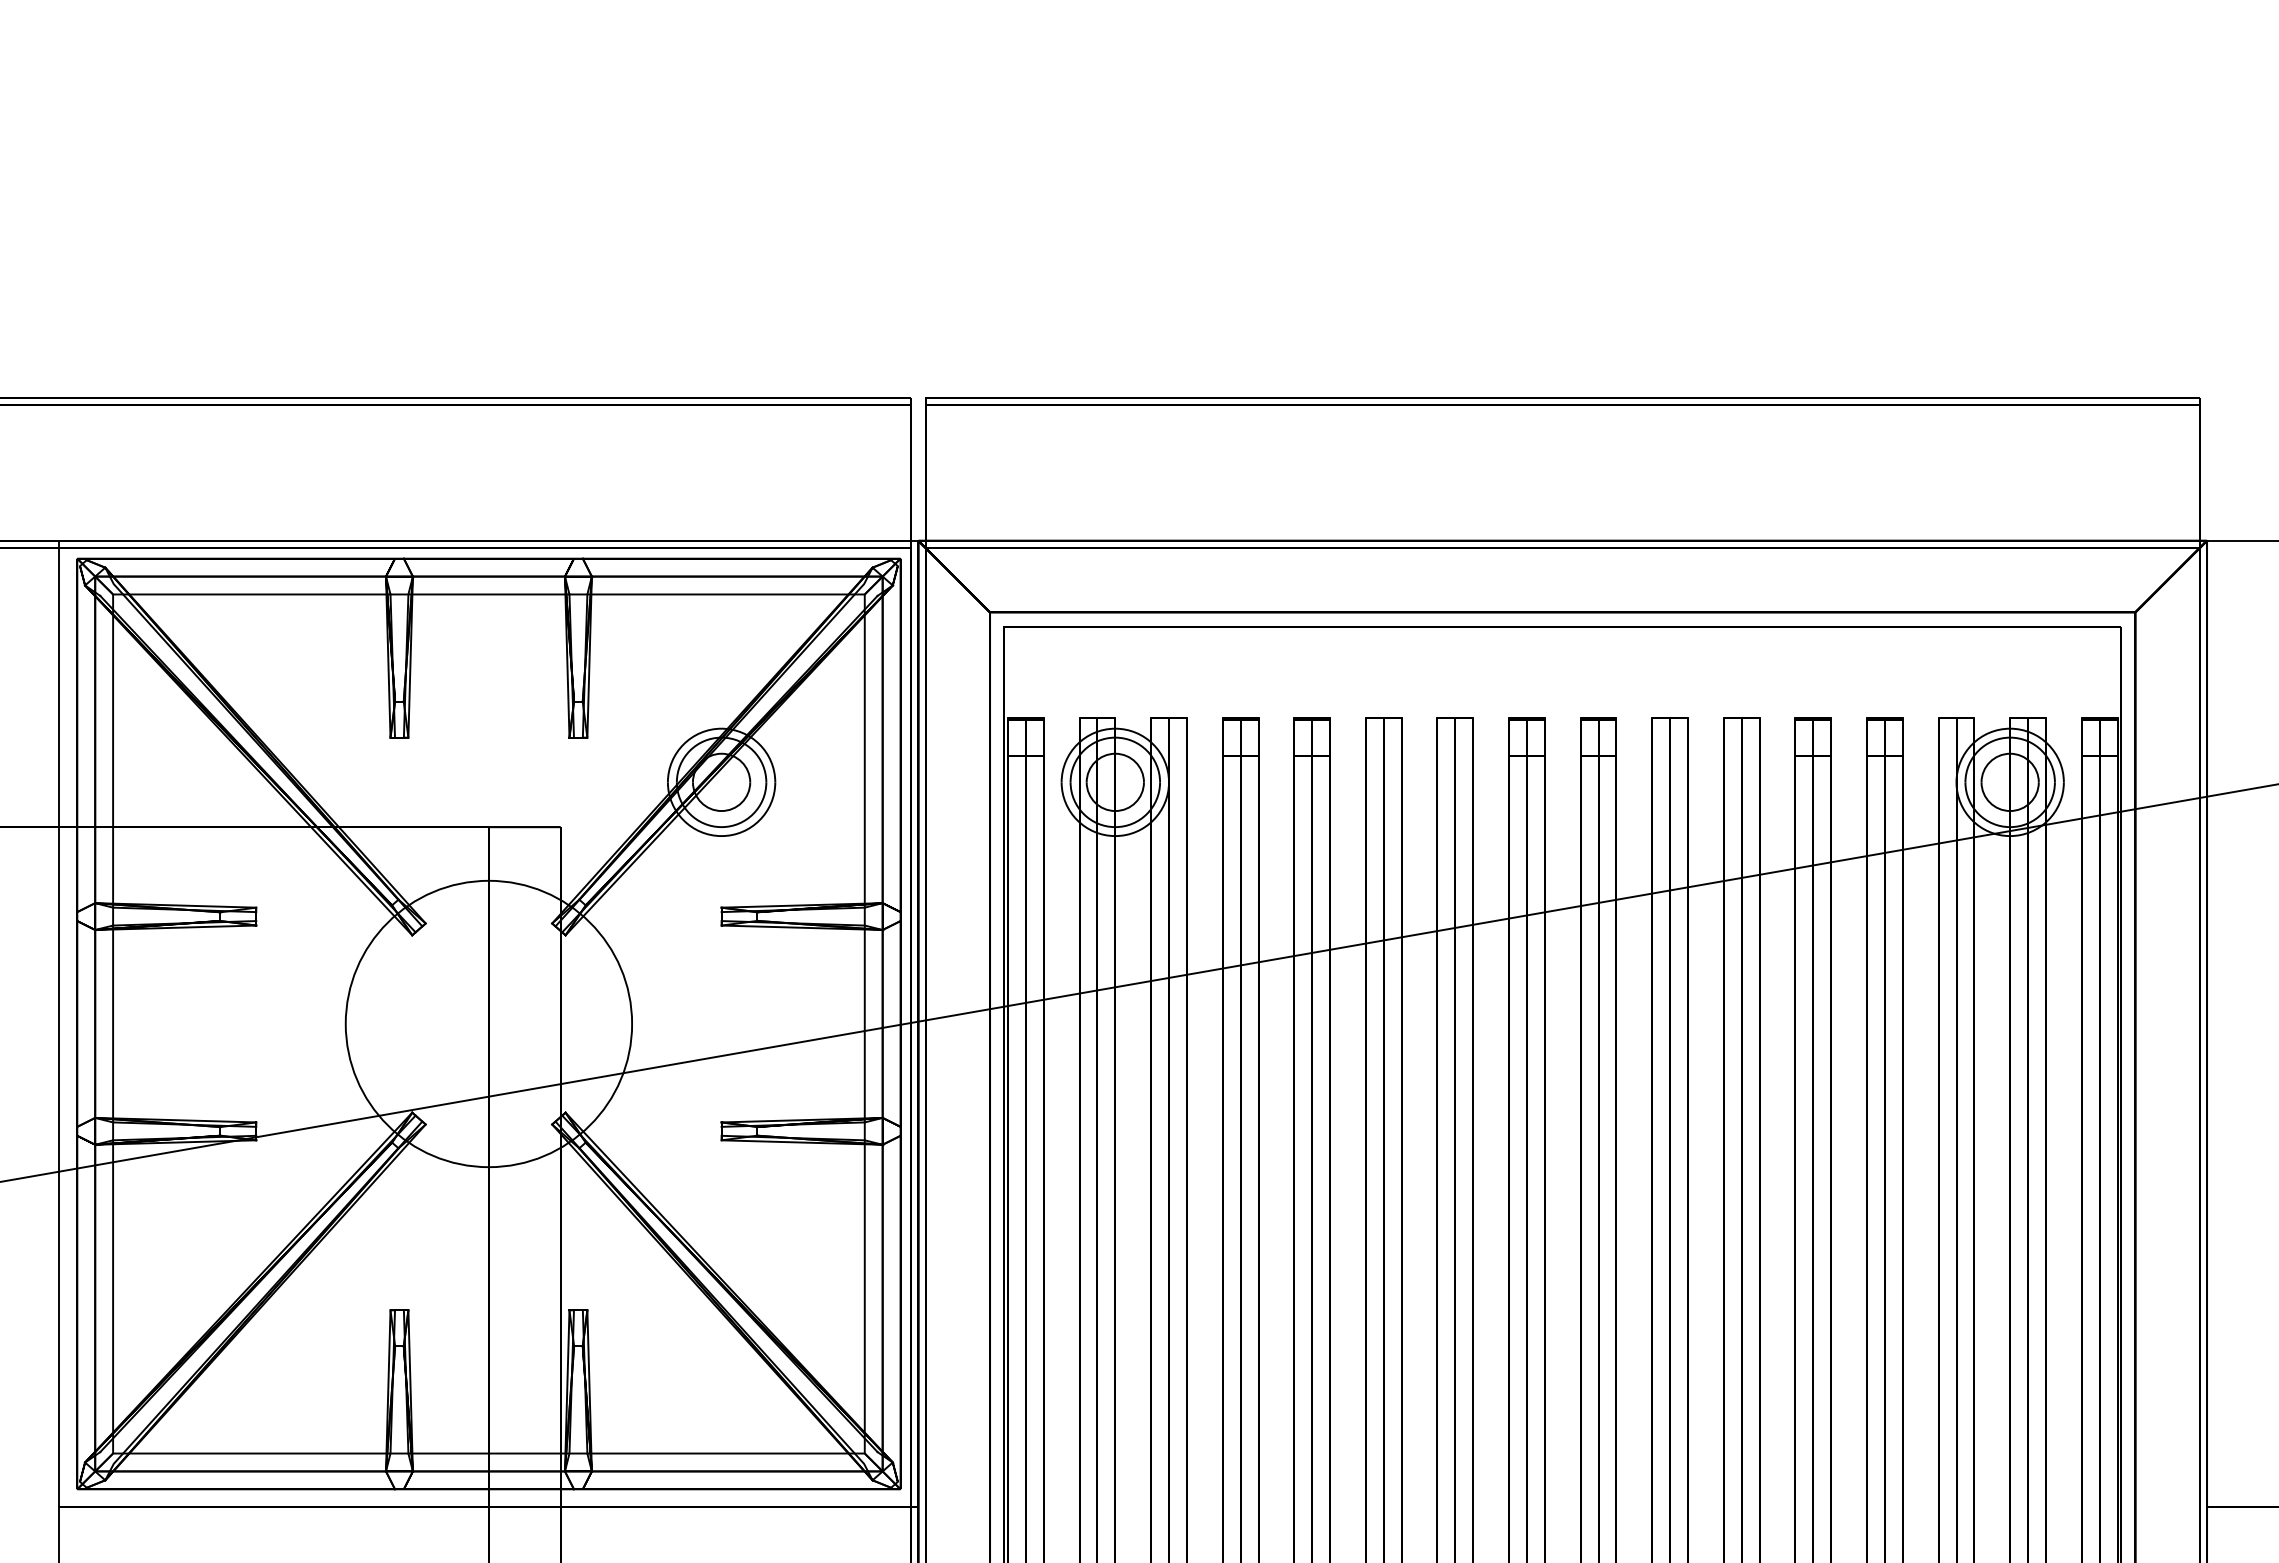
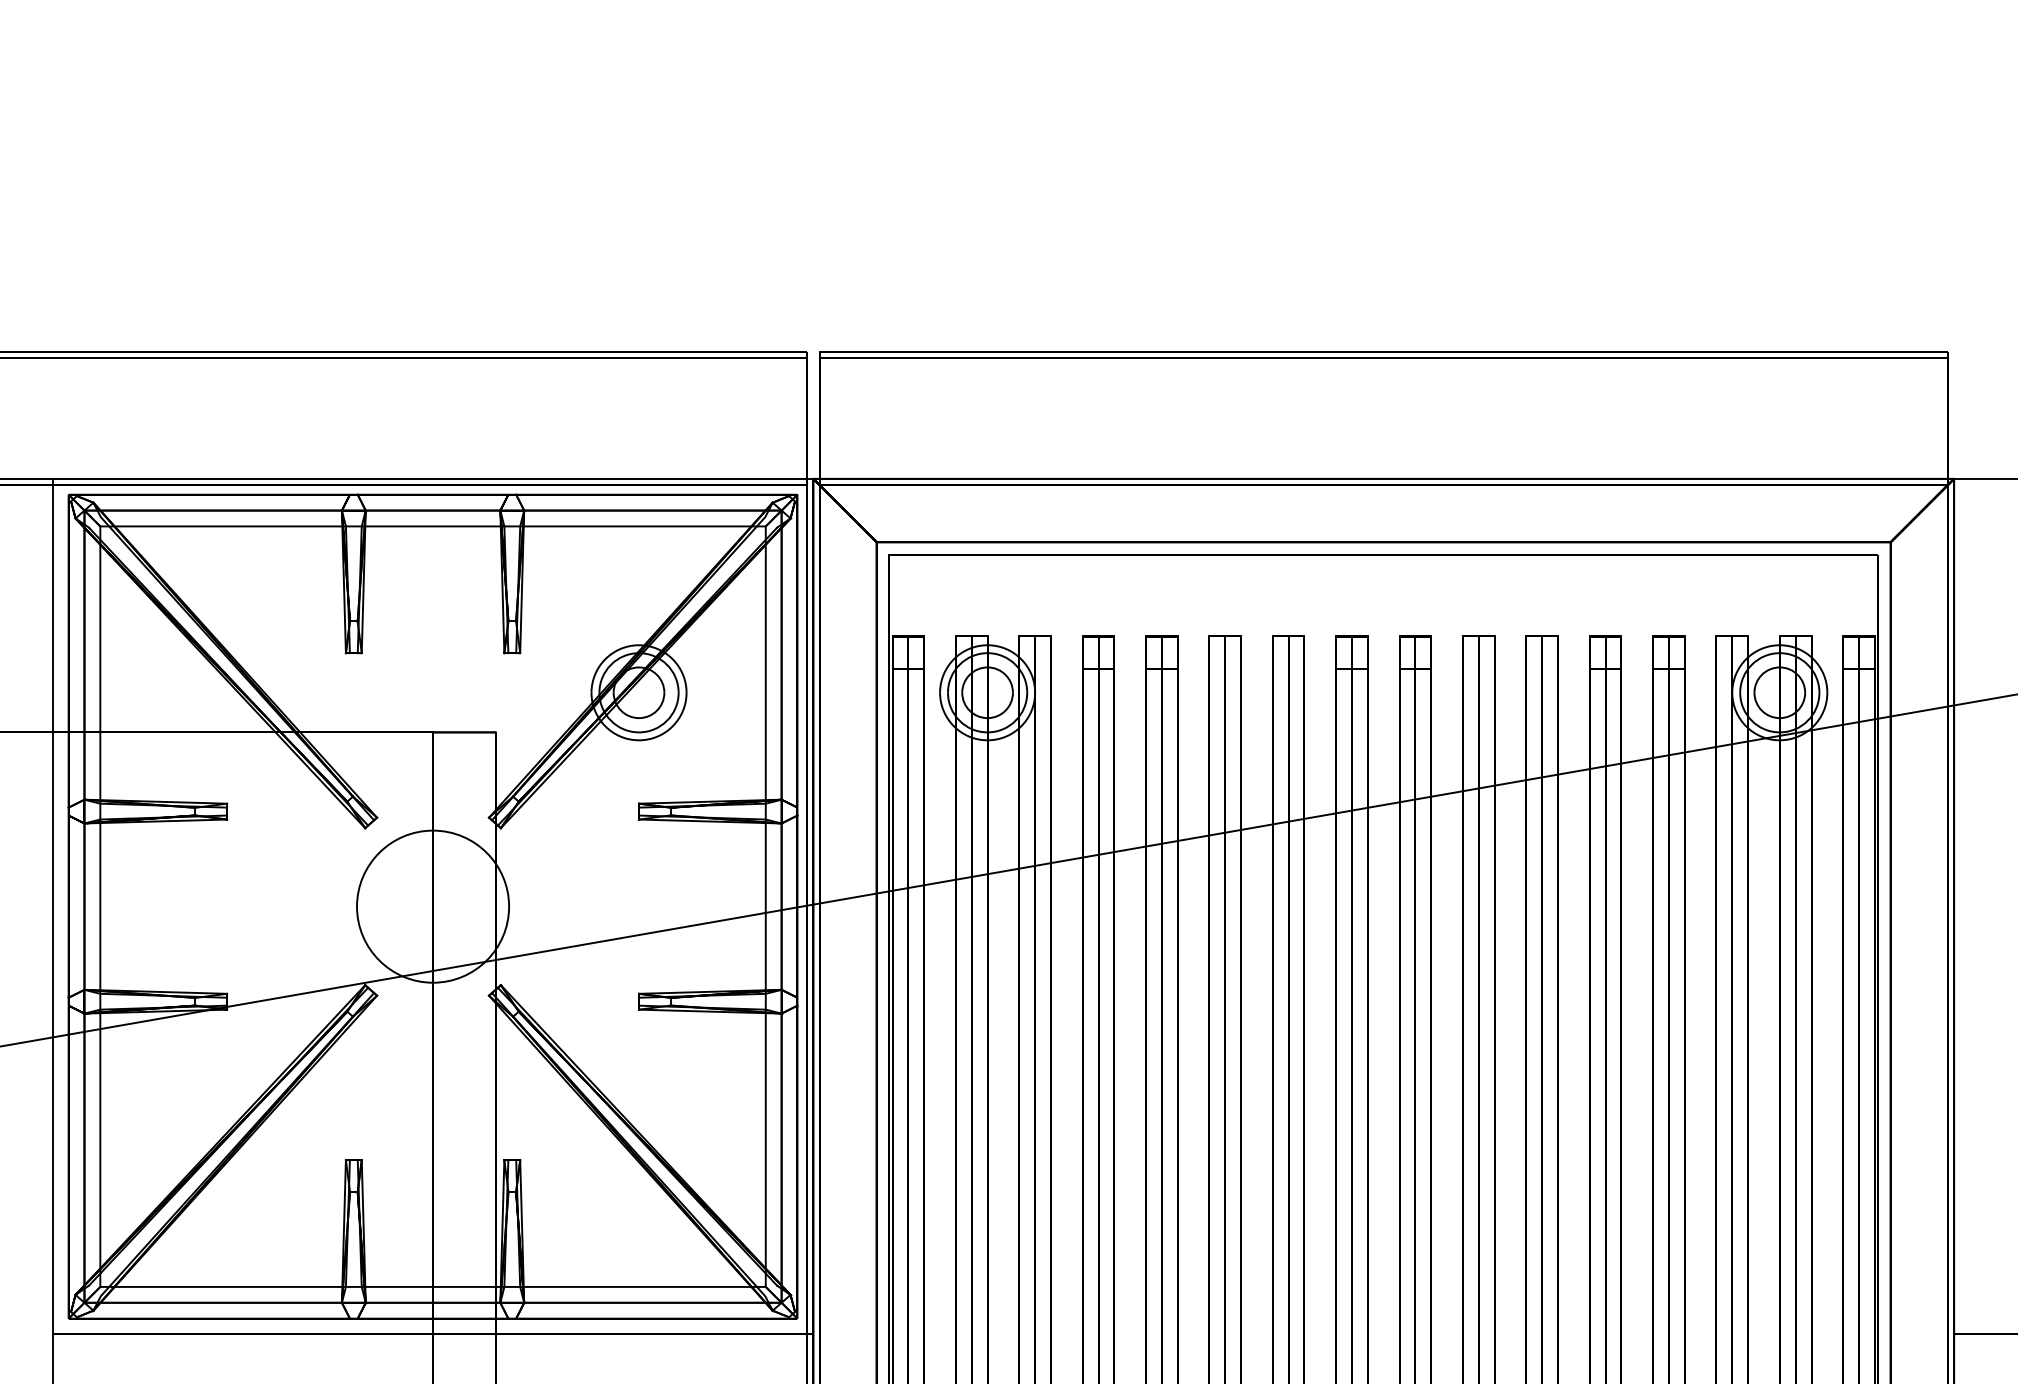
circle: (488, 1023) -> (432, 906), size x0.6

